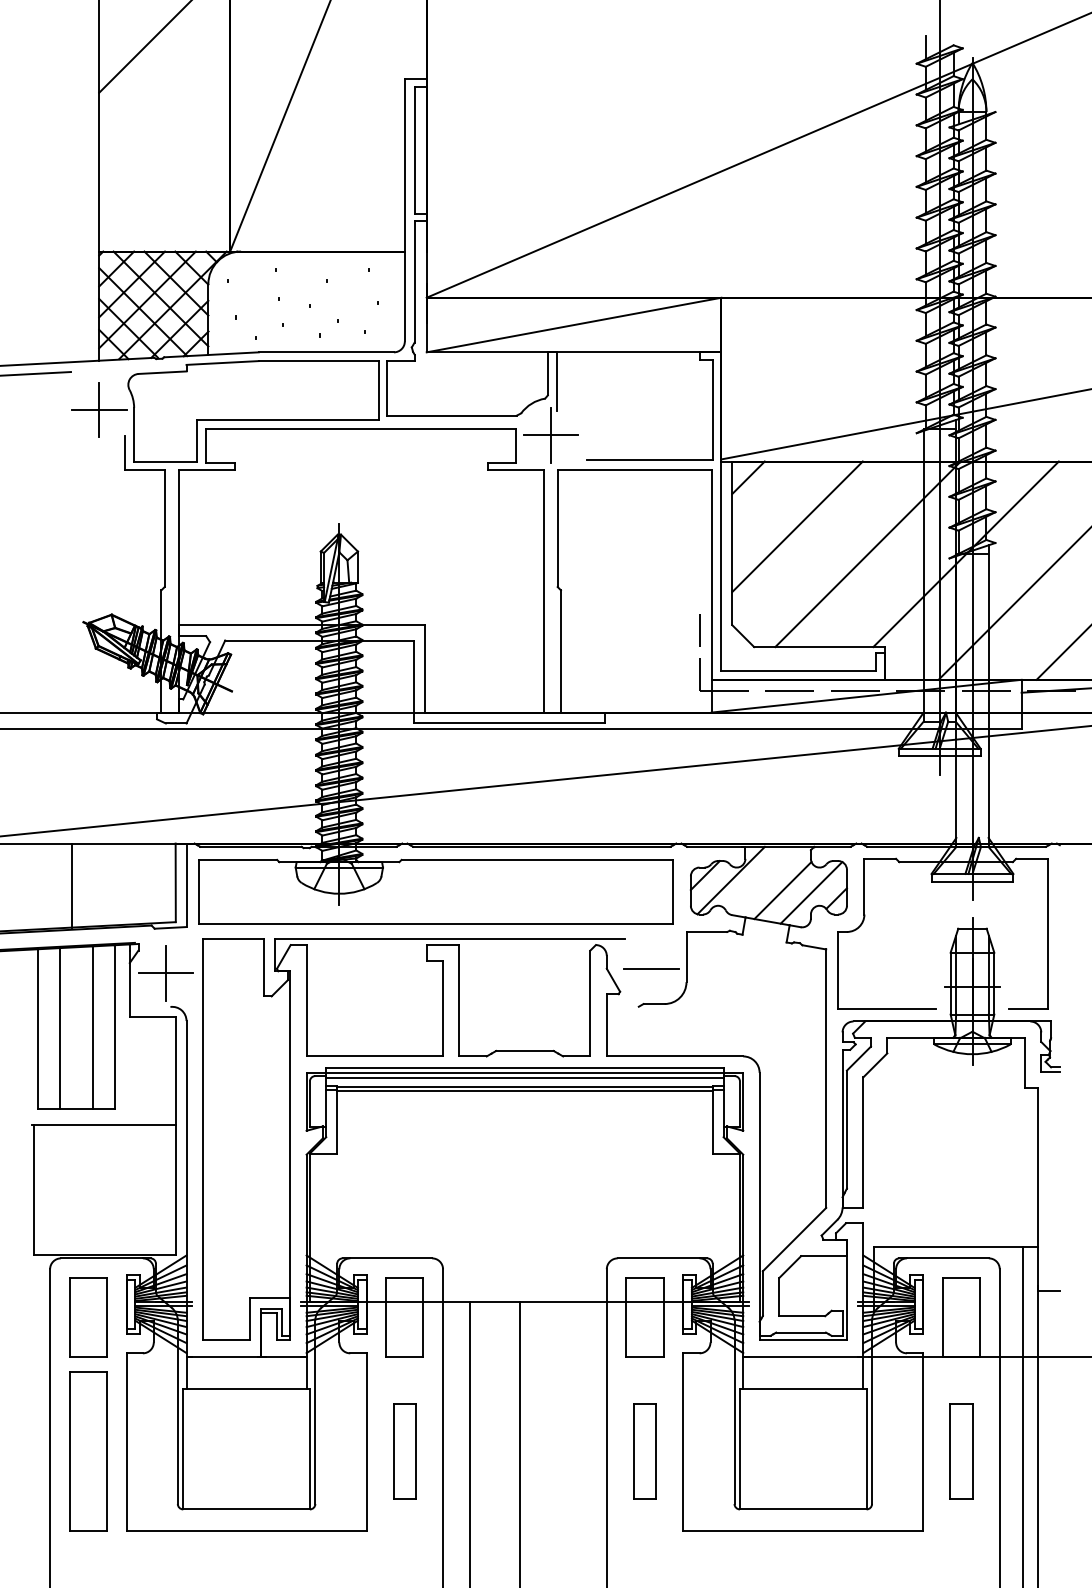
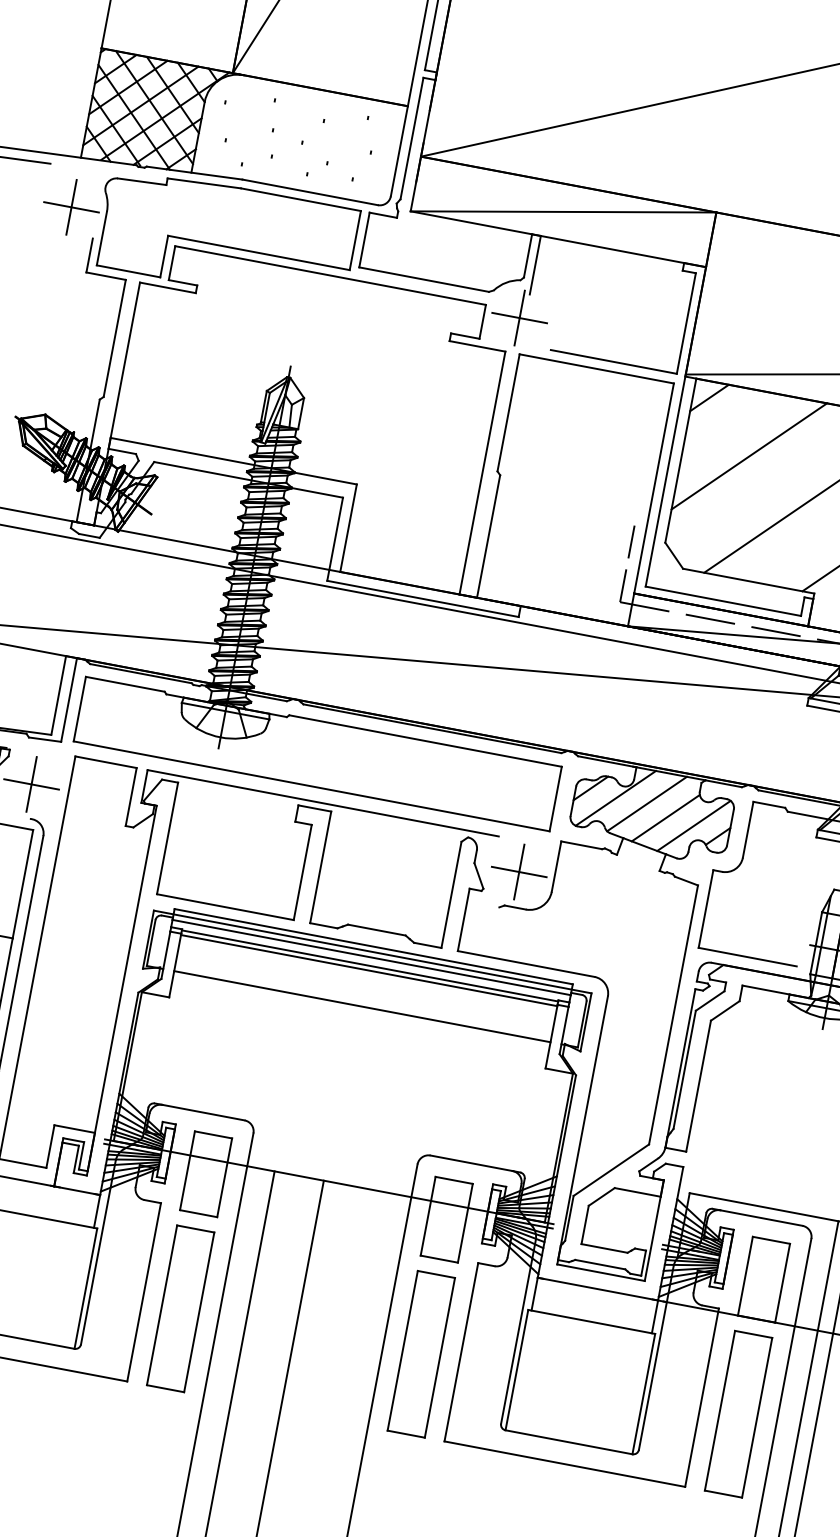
line: (761, 879) -> (646, 803), added
line: (651, 968) -> (519, 871), added
line: (524, 1127) -> (361, 1006), added
part: (404, 1451) -> (180, 1308), size x1.67
part: (644, 1451) -> (420, 1354), size x1.67
part: (961, 1451) -> (738, 1414), size x1.67

